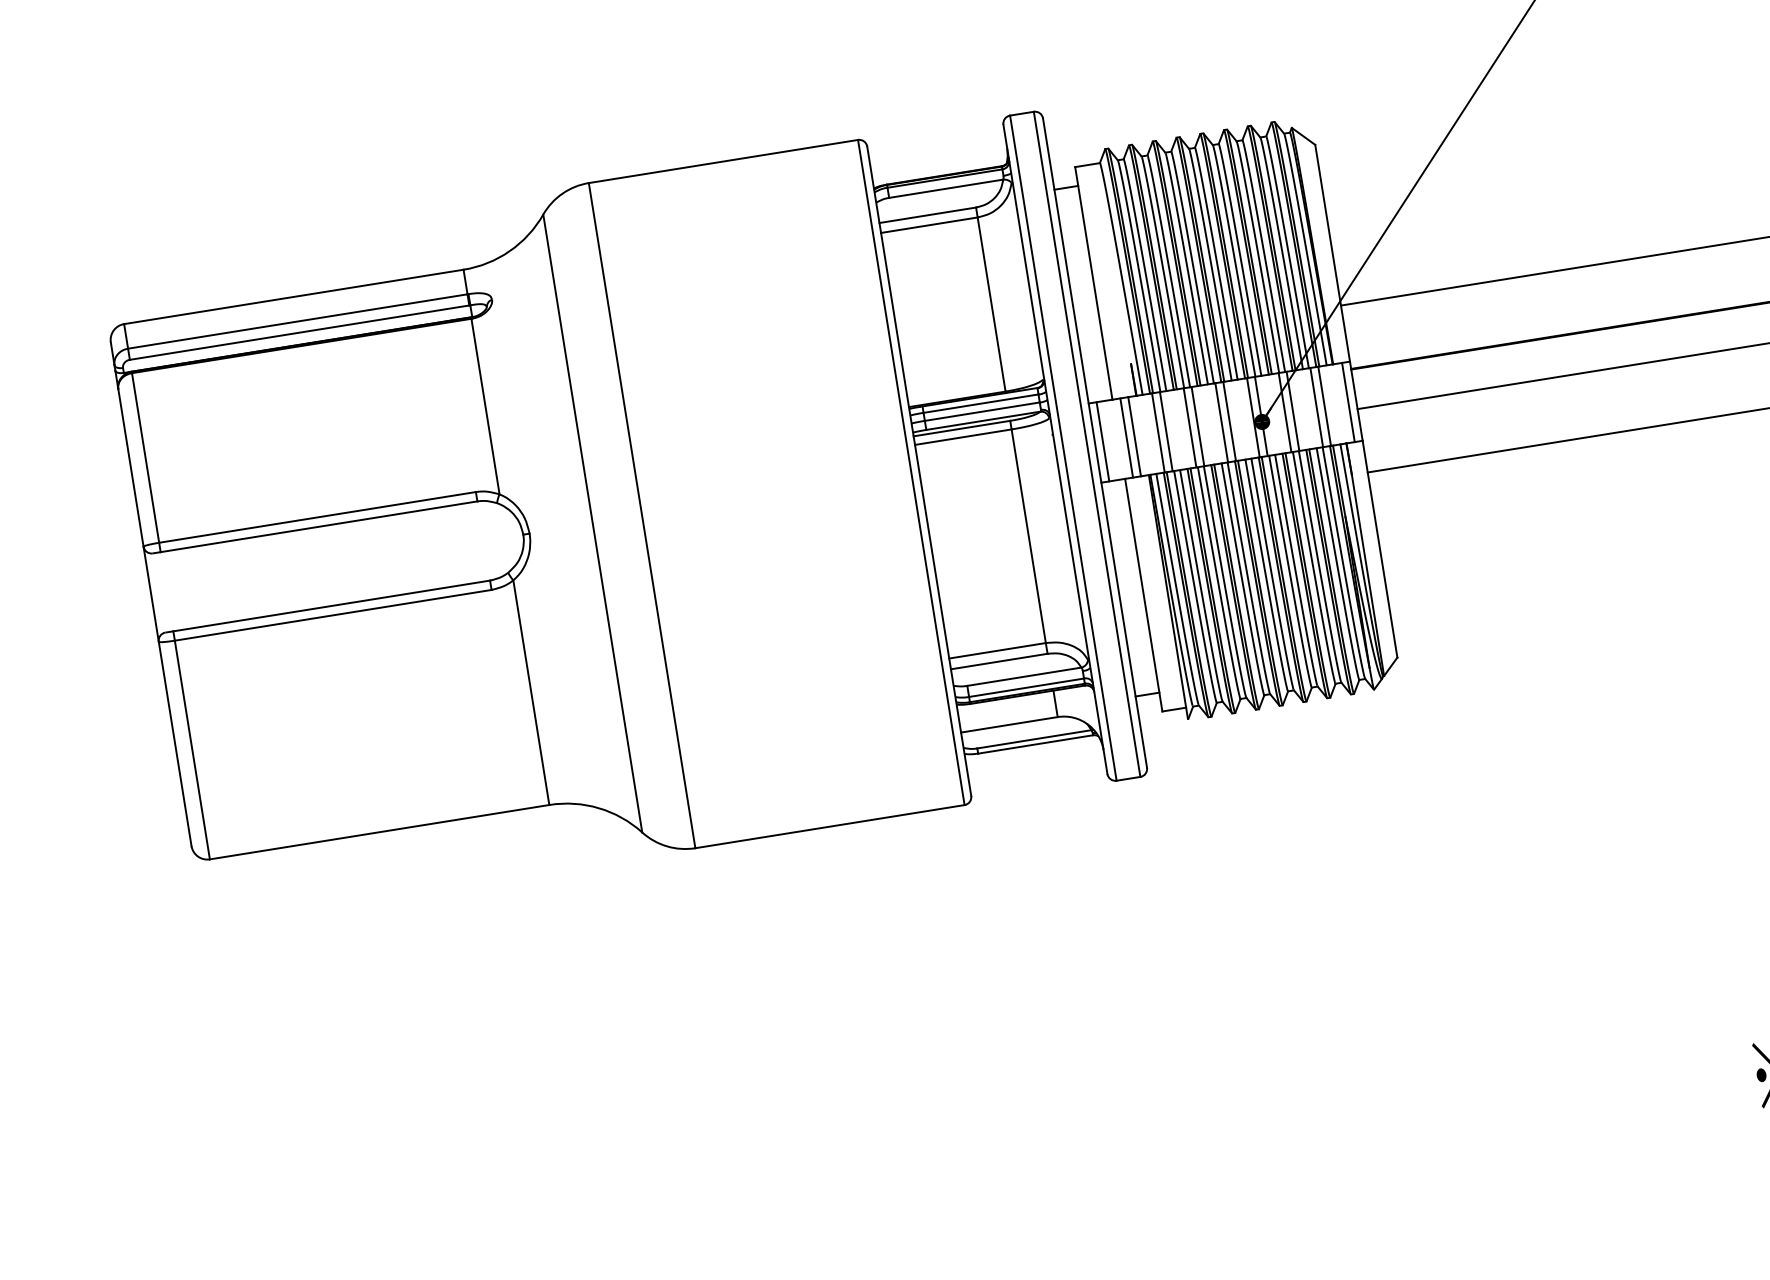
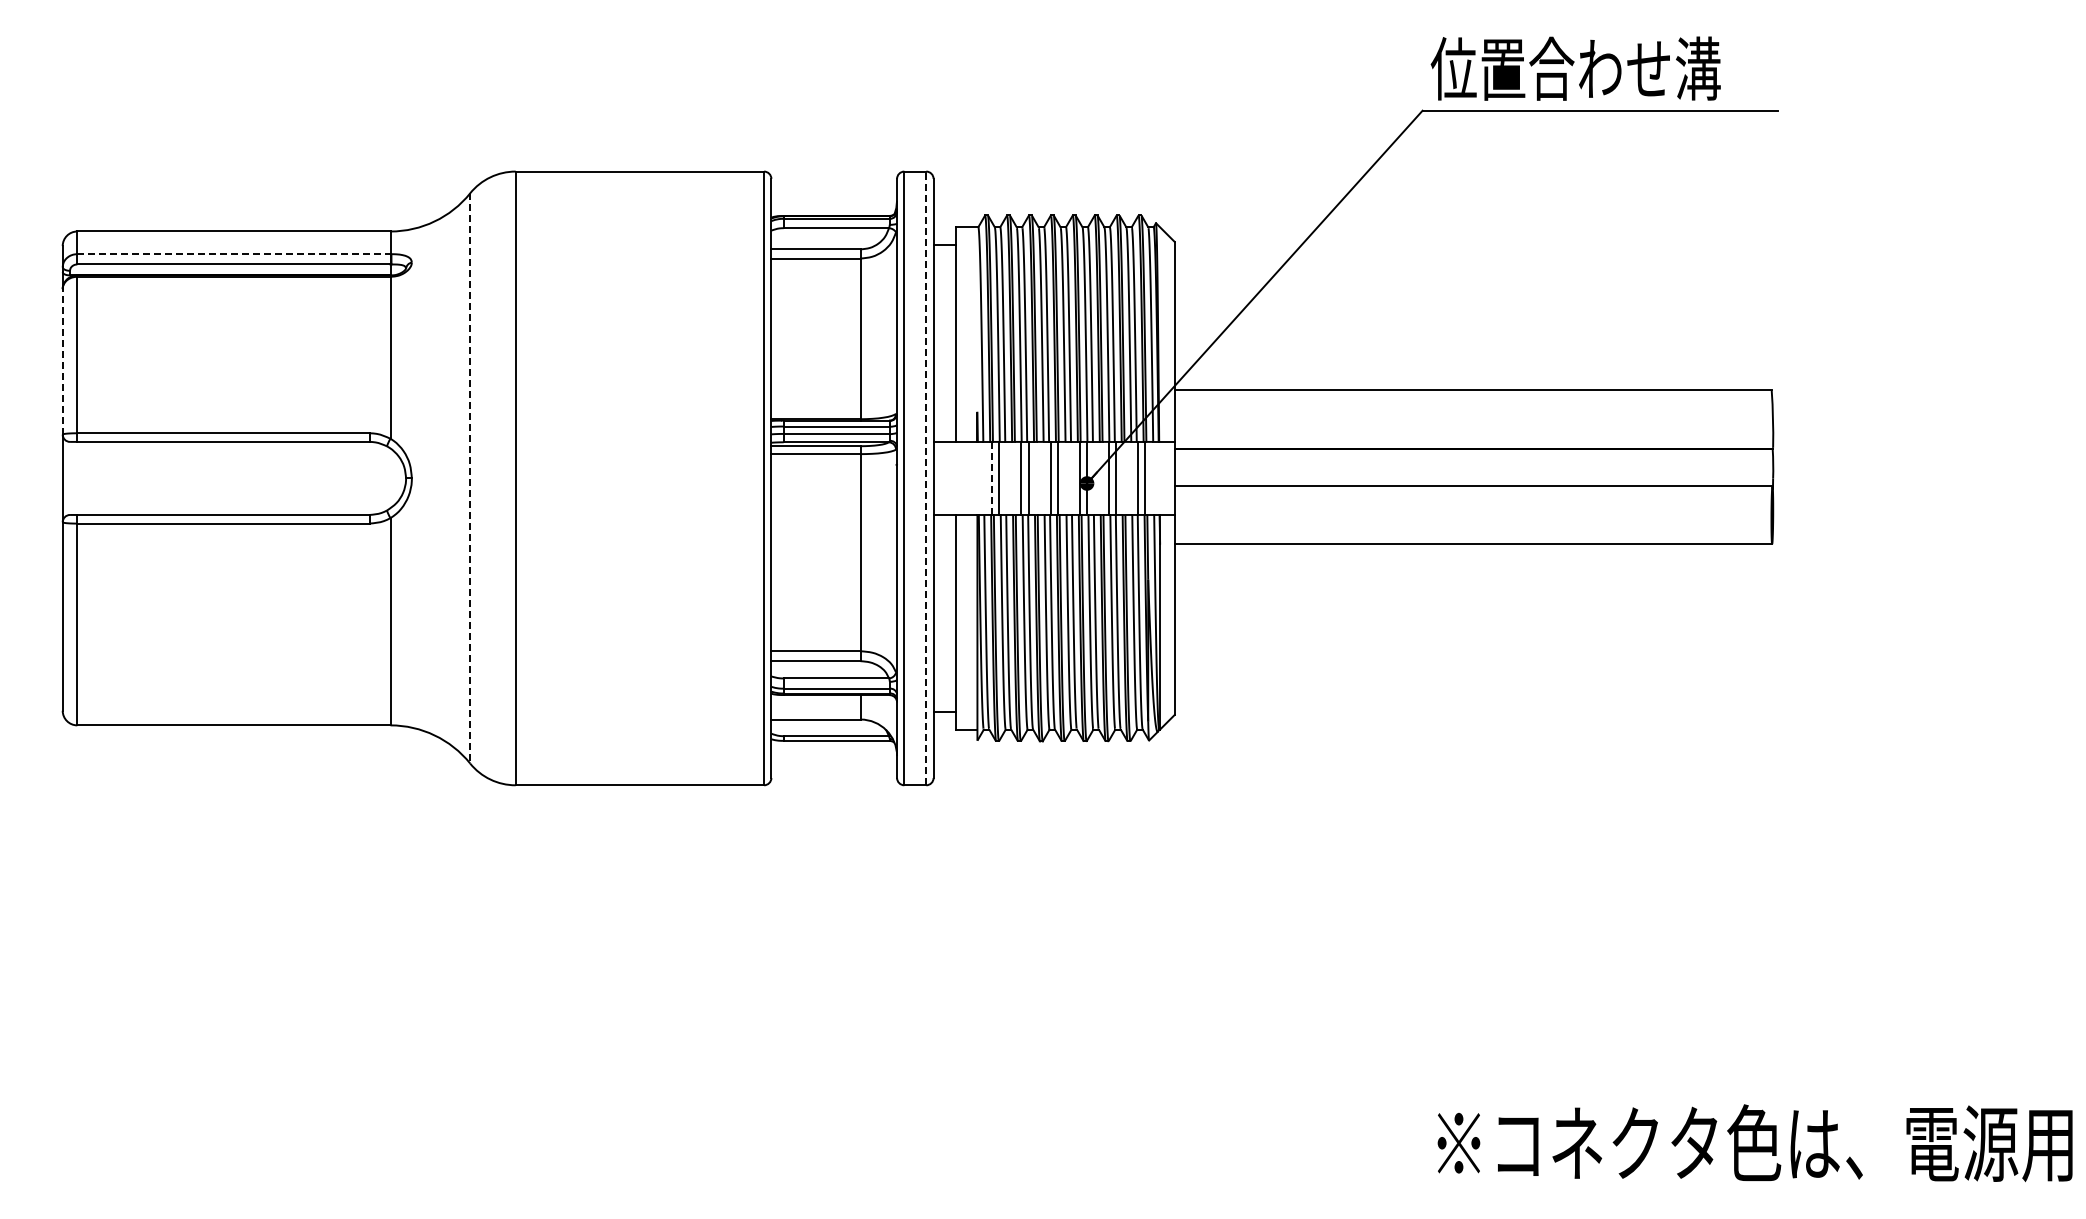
line: (297, 321) -> (233, 254), solid -> dashed
line: (1348, 401) -> (1167, 477), removed
line: (1158, 432) -> (992, 478), solid -> dashed
line: (1134, 435) -> (970, 477), removed
line: (1126, 437) -> (962, 477), removed
line: (1102, 440) -> (940, 477), removed
line: (1087, 444) -> (926, 478), solid -> dashed
line: (130, 467) -> (62, 361), solid -> dashed
line: (593, 523) -> (470, 478), solid -> dashed

